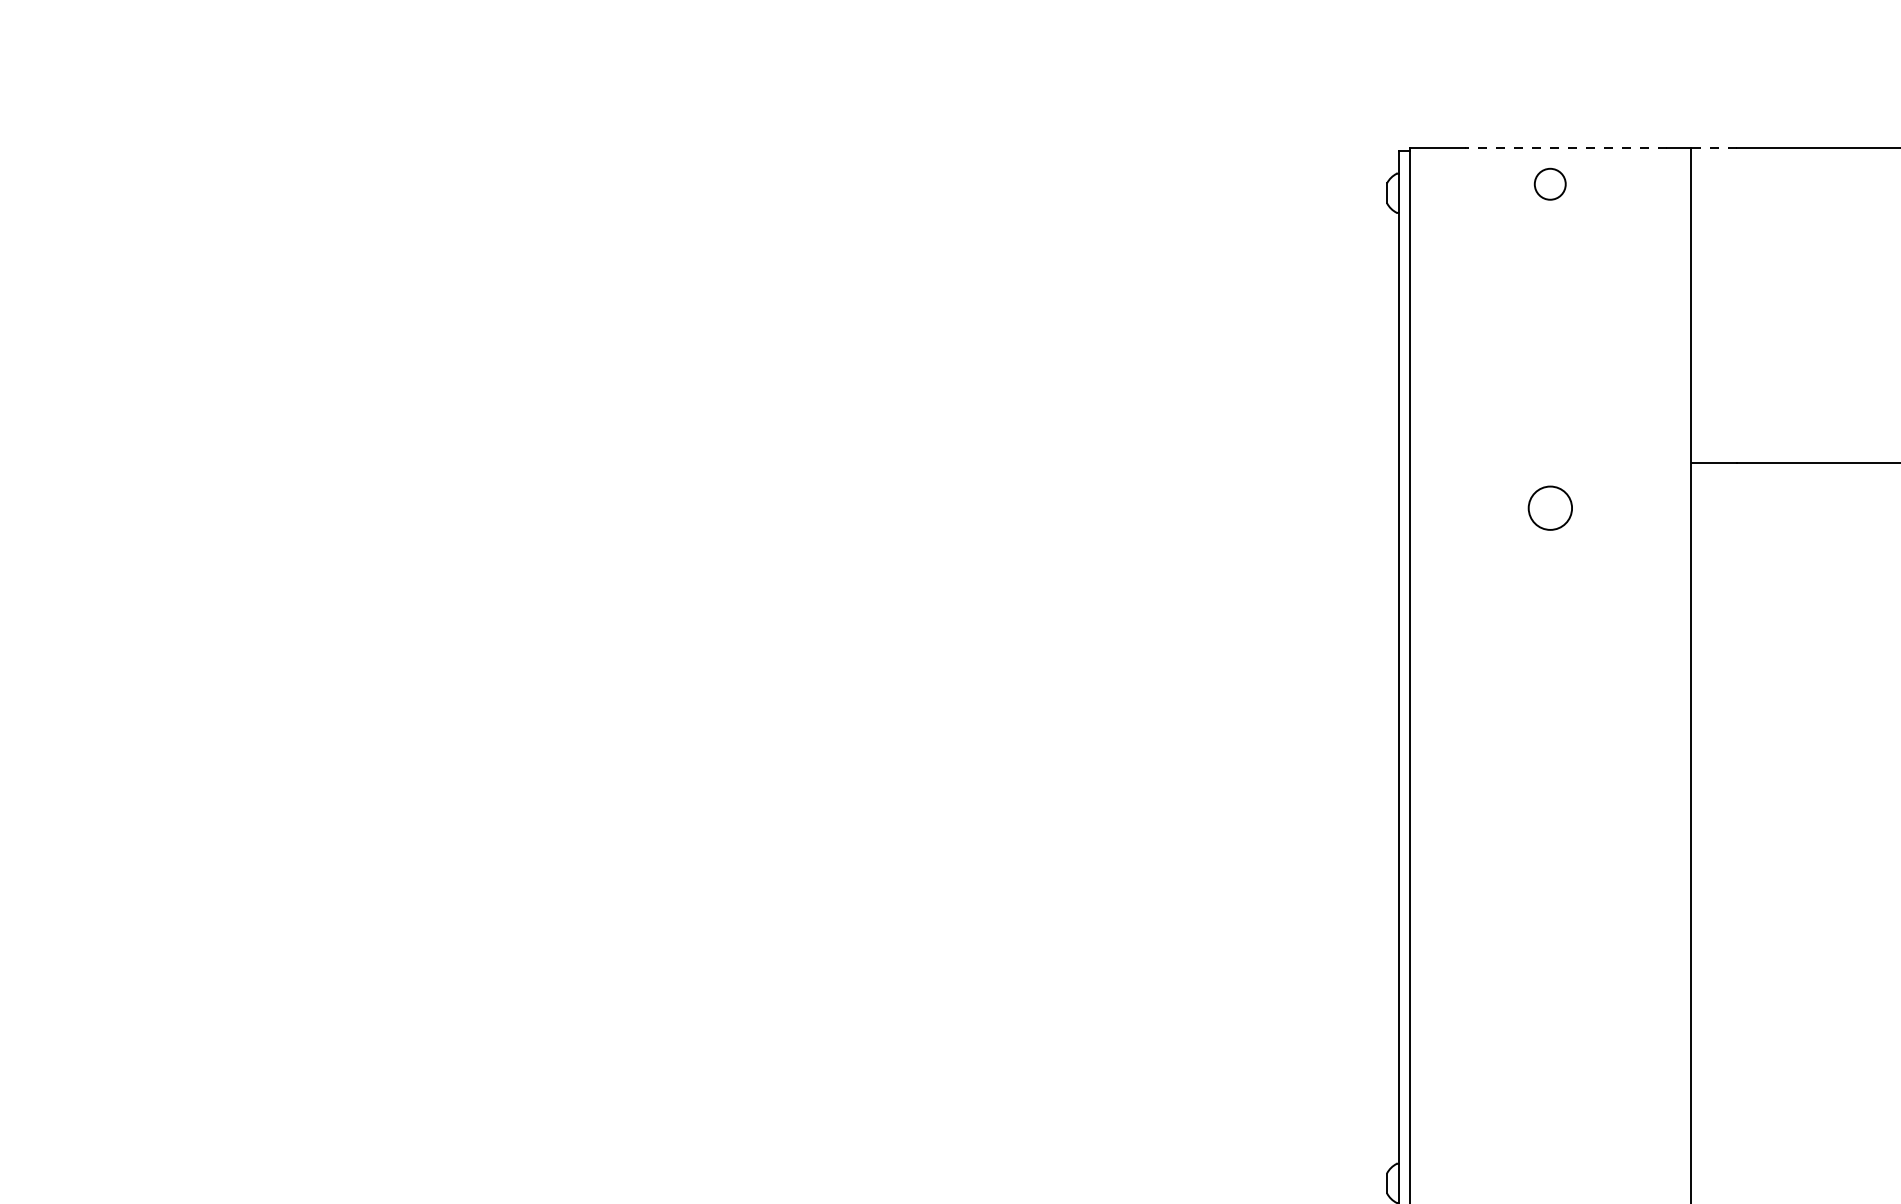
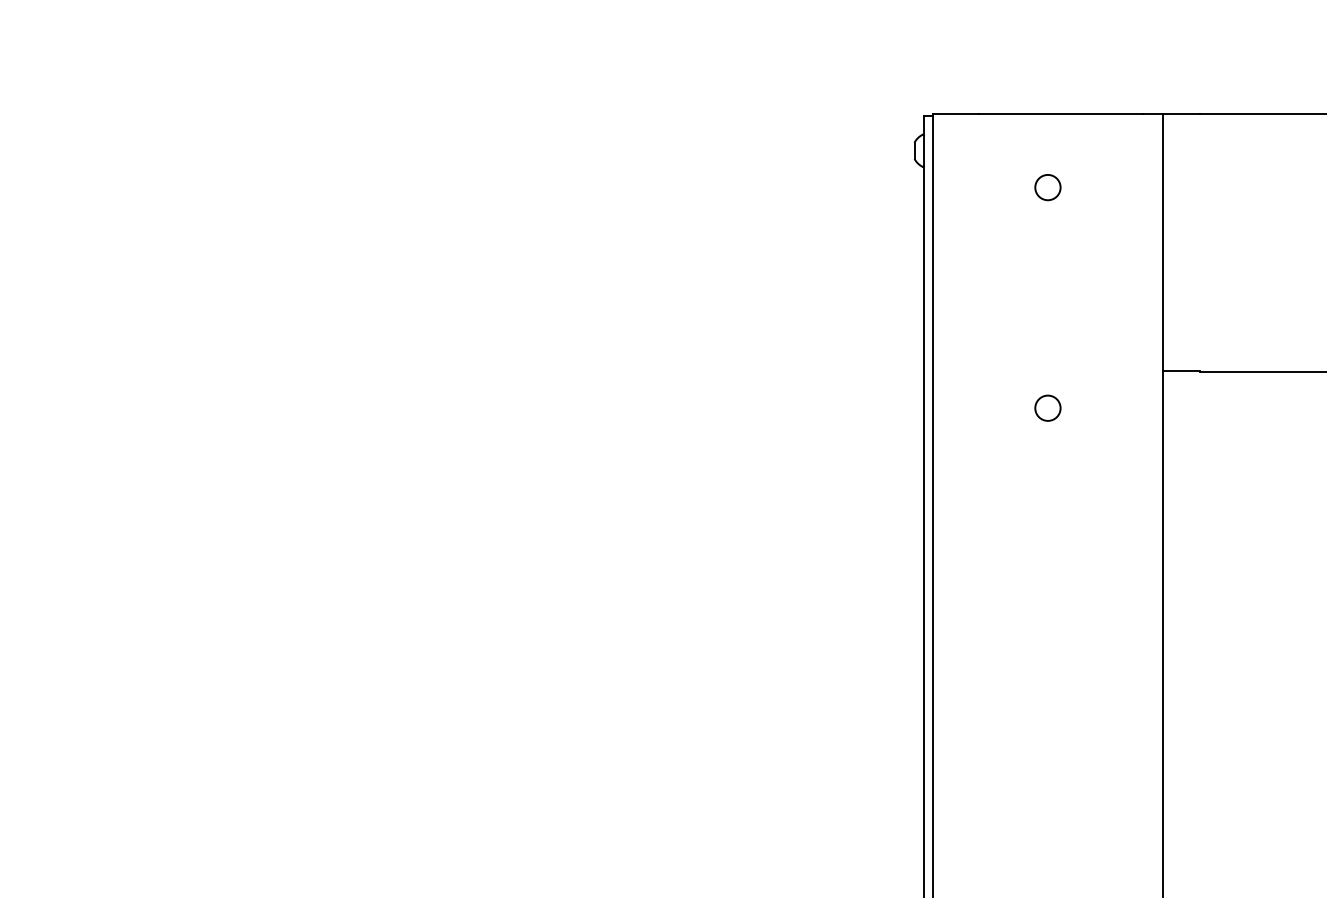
line: (1566, 148) -> (1061, 114), dashed -> solid
line: (1714, 148) -> (1182, 114), dashed -> solid
circle: (1549, 183) -> (1047, 186), moved
circle: (1549, 508) -> (1047, 408), size x0.71

